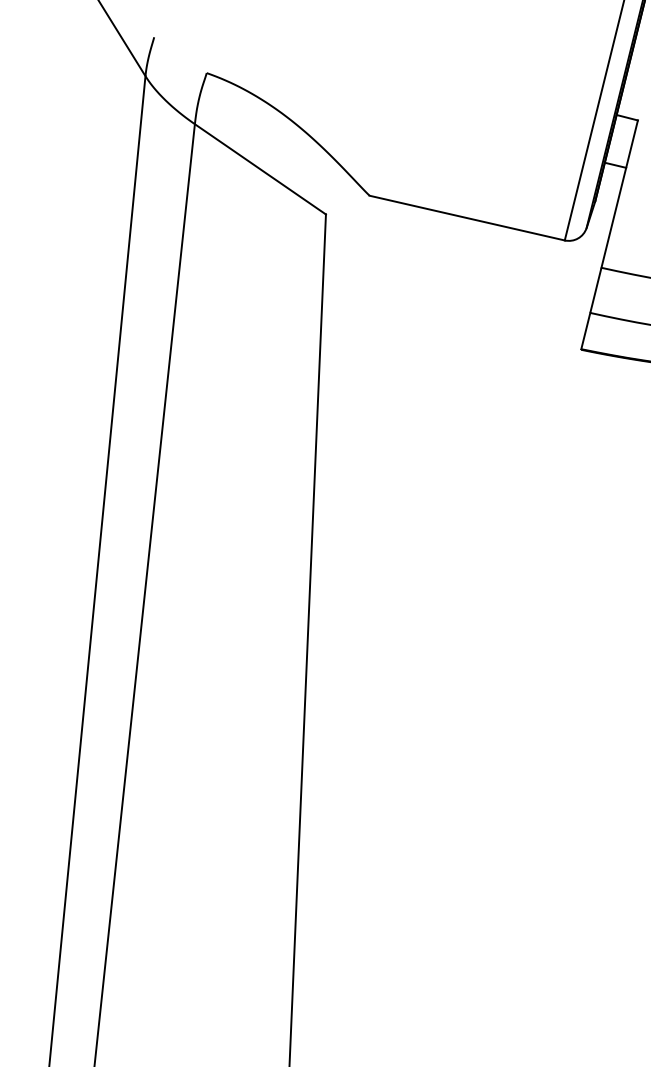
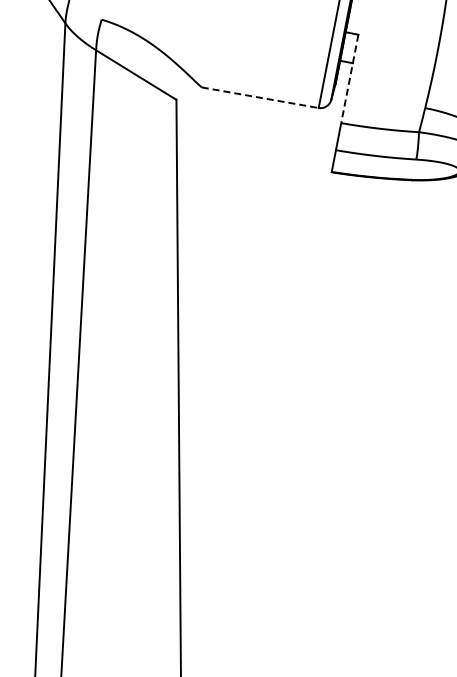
line: (619, 195) -> (349, 79), solid -> dashed
line: (467, 217) -> (260, 97), solid -> dashed

